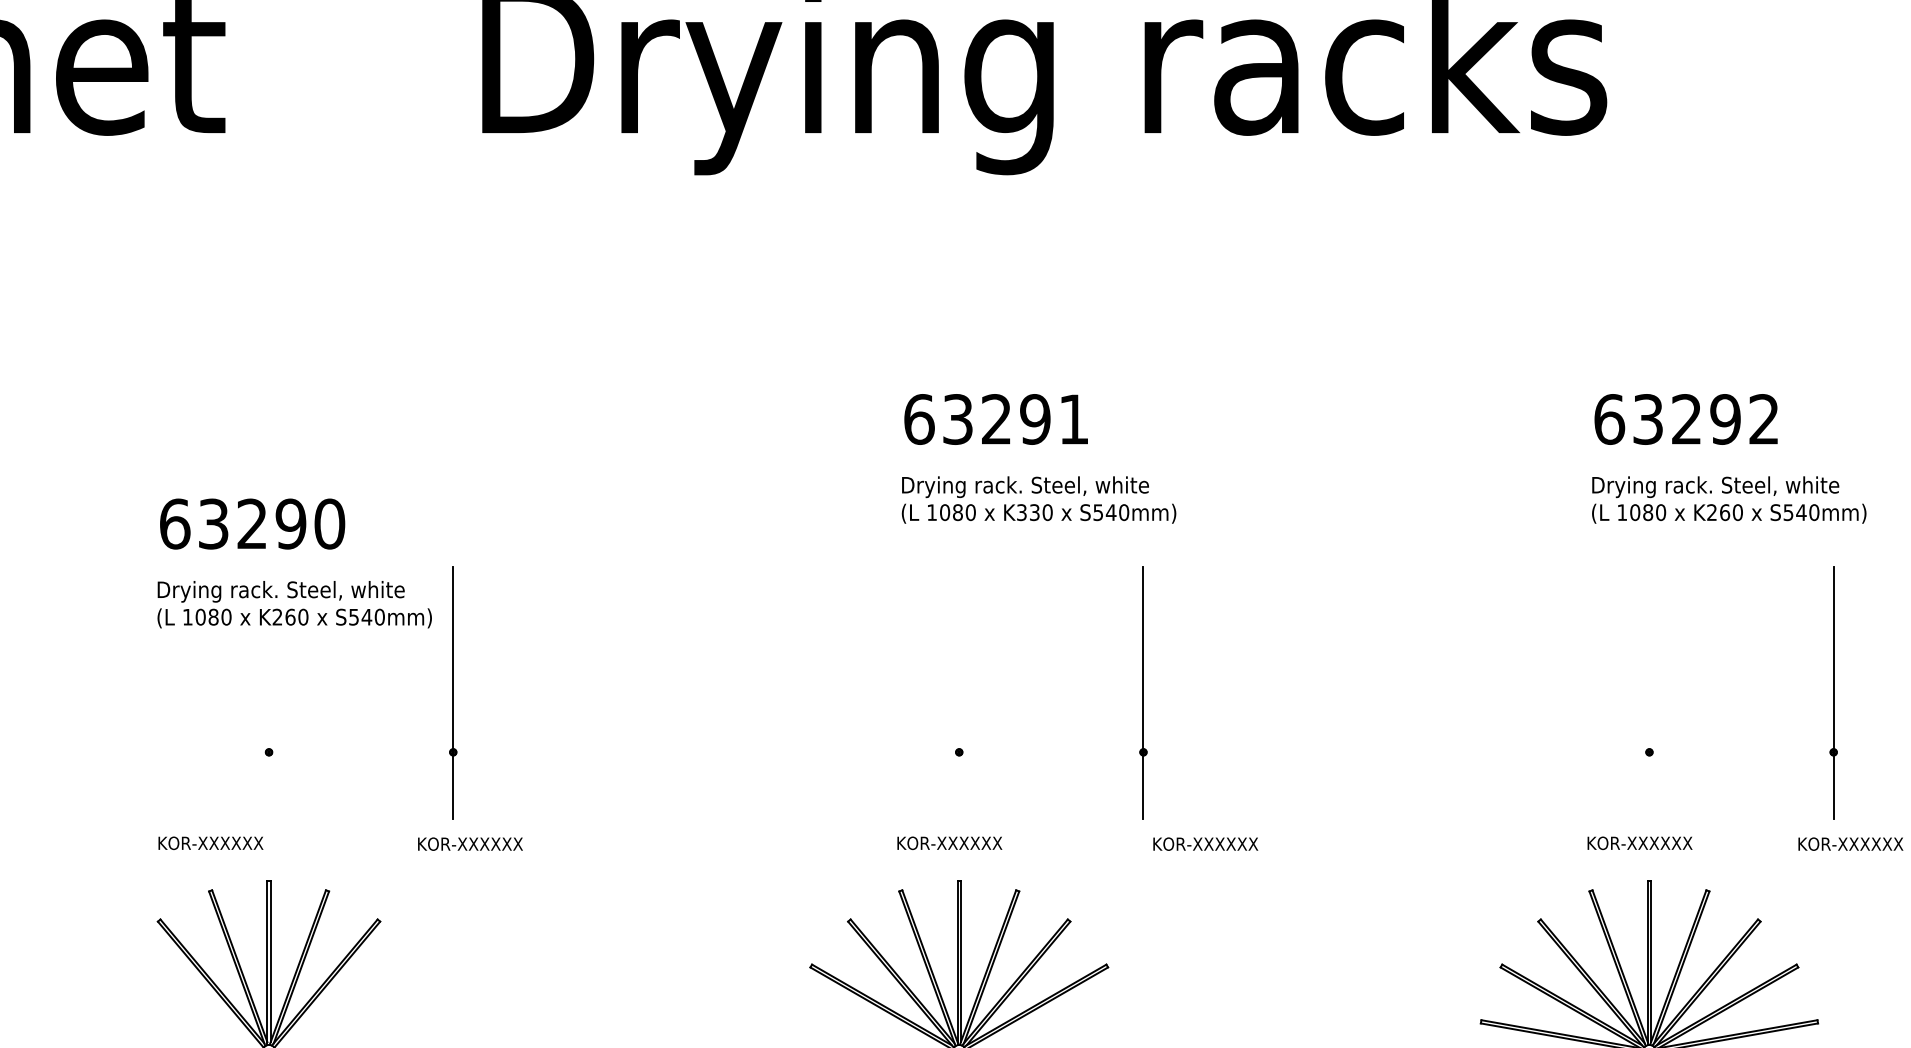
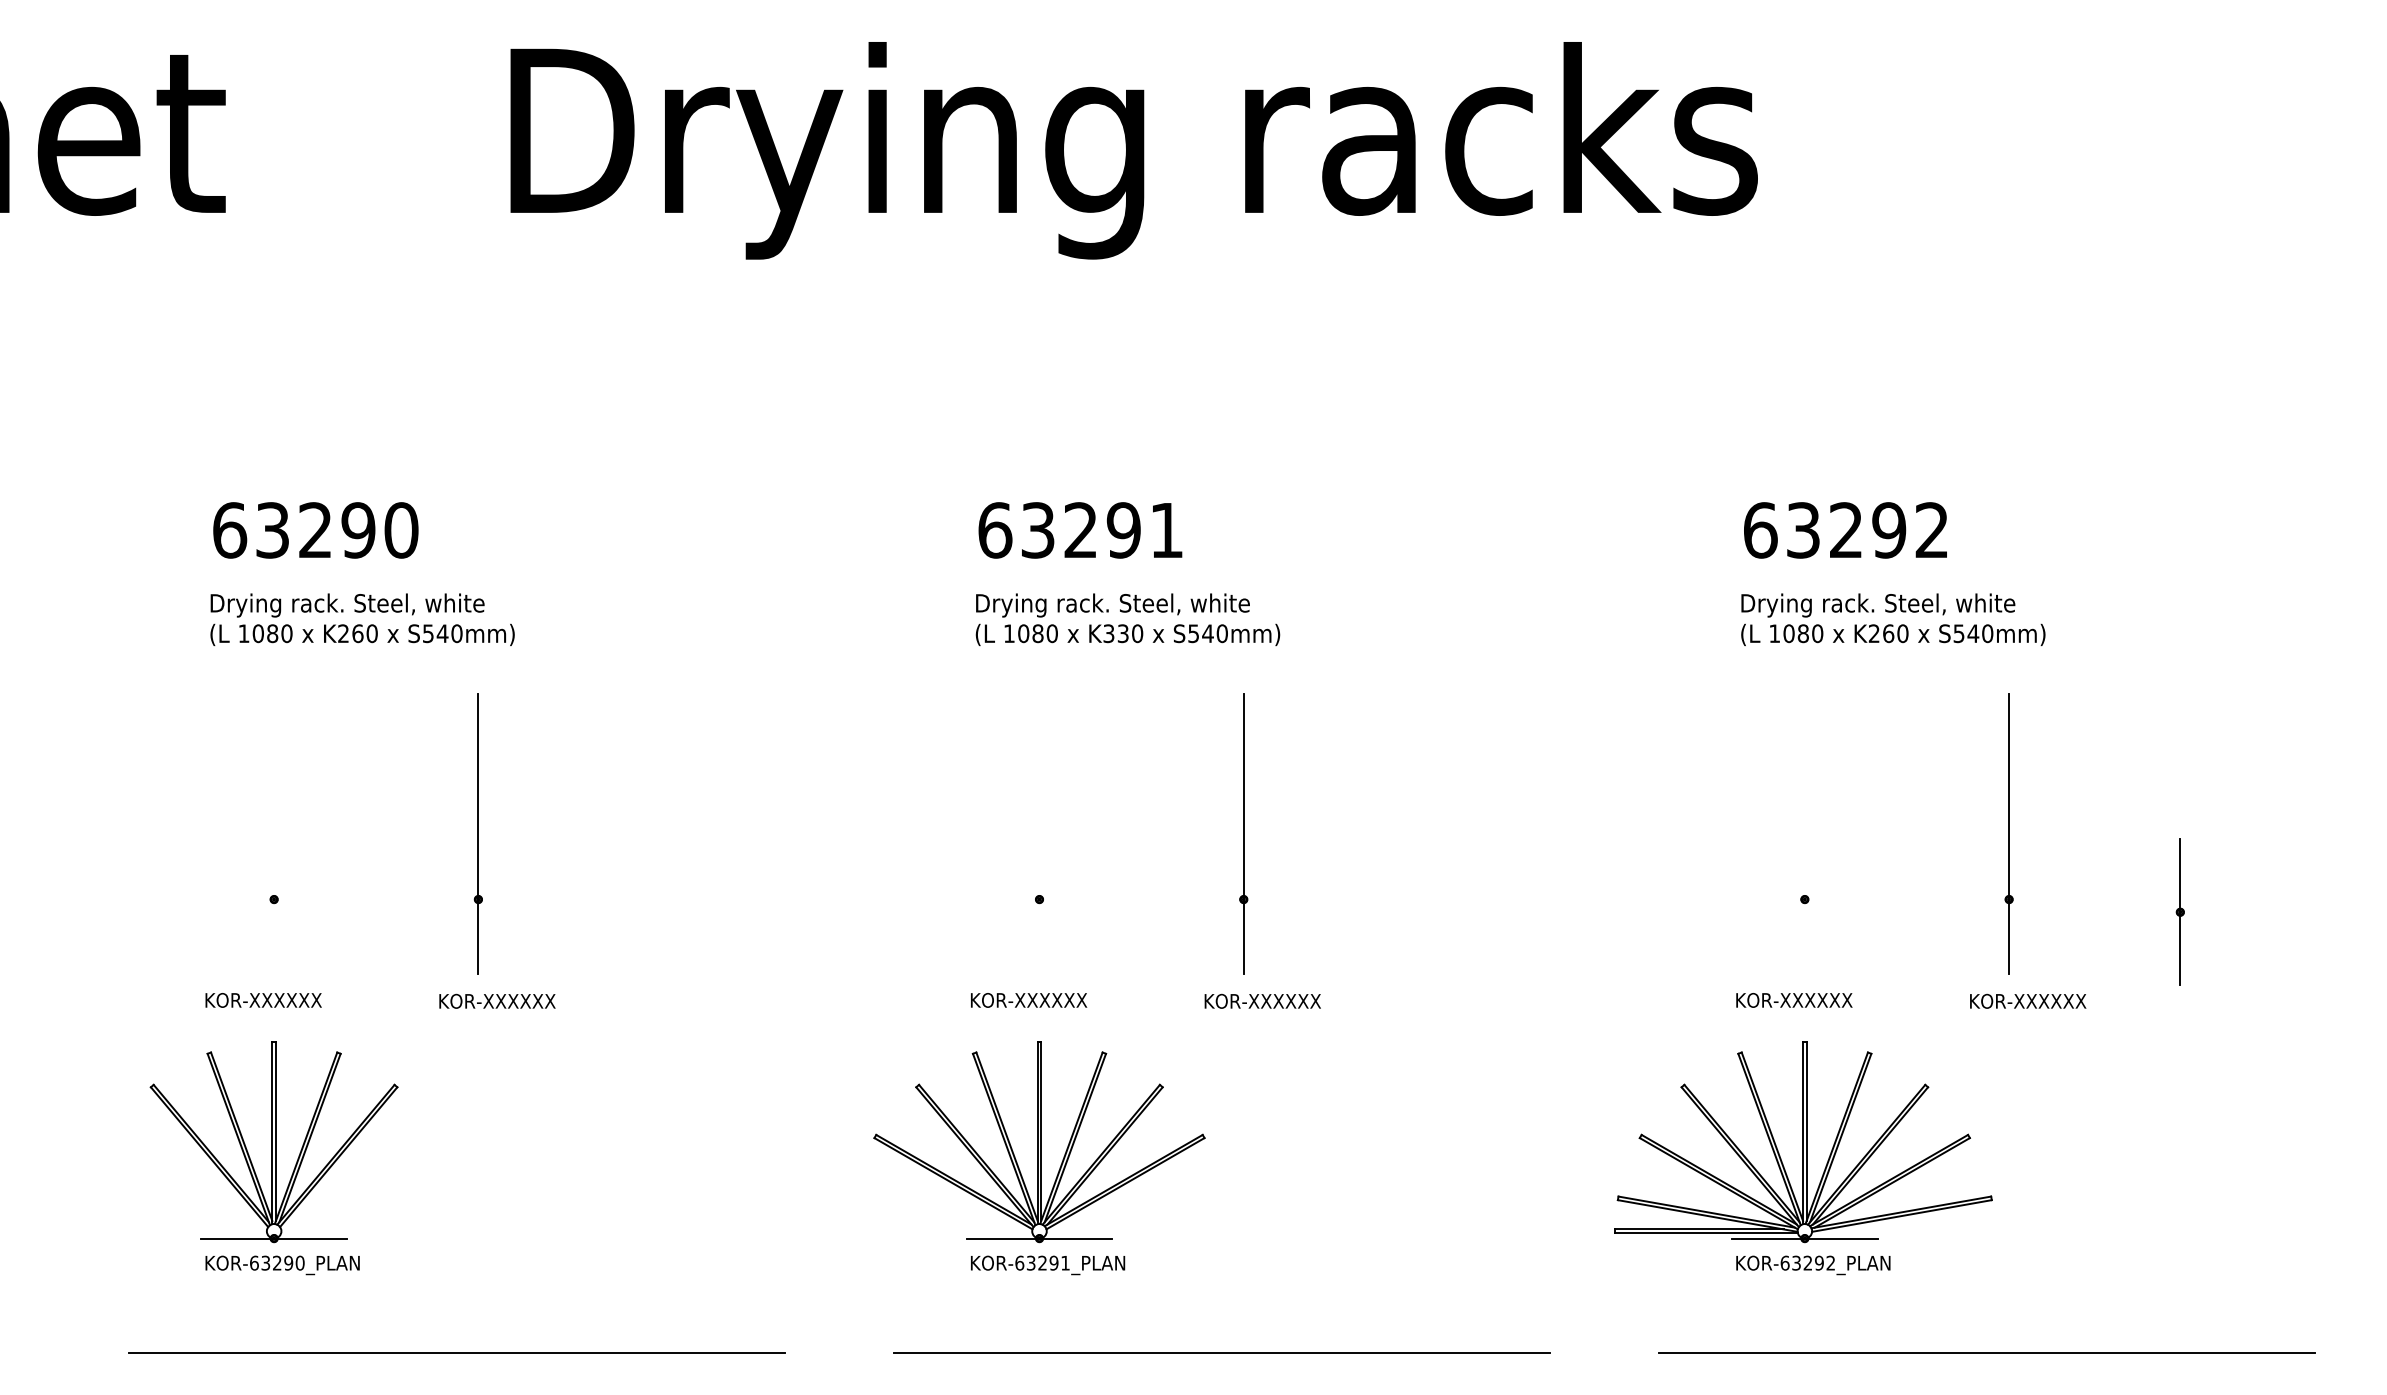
text: (294, 563) -> (362, 574), moved
text: (210, 843) -> (263, 1000), moved
text: (1205, 843) -> (1262, 1000), moved

